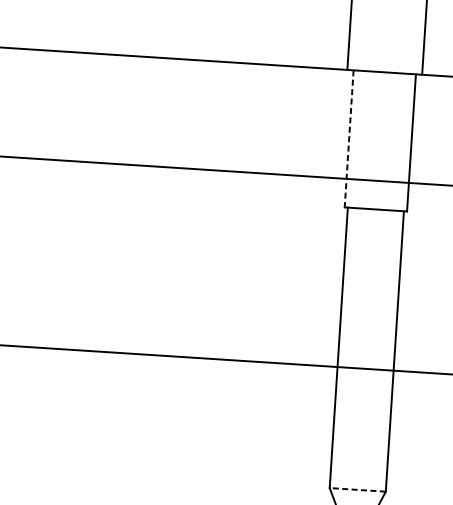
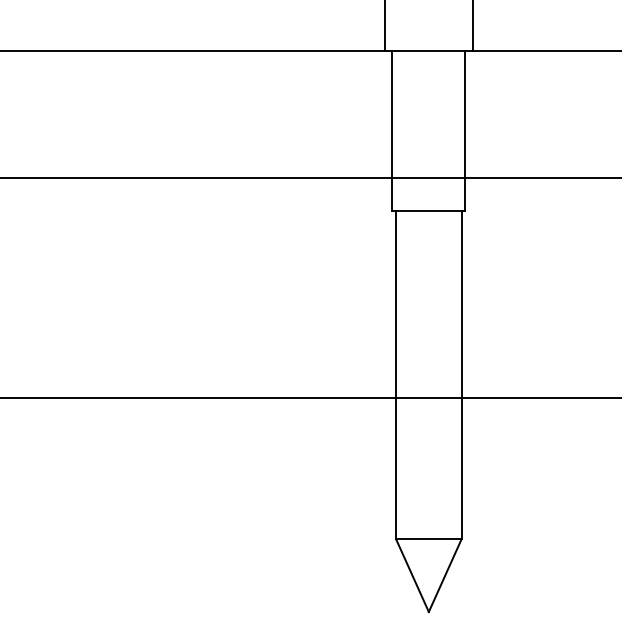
line: (349, 139) -> (392, 131), dashed -> solid
line: (357, 490) -> (428, 539), dashed -> solid

